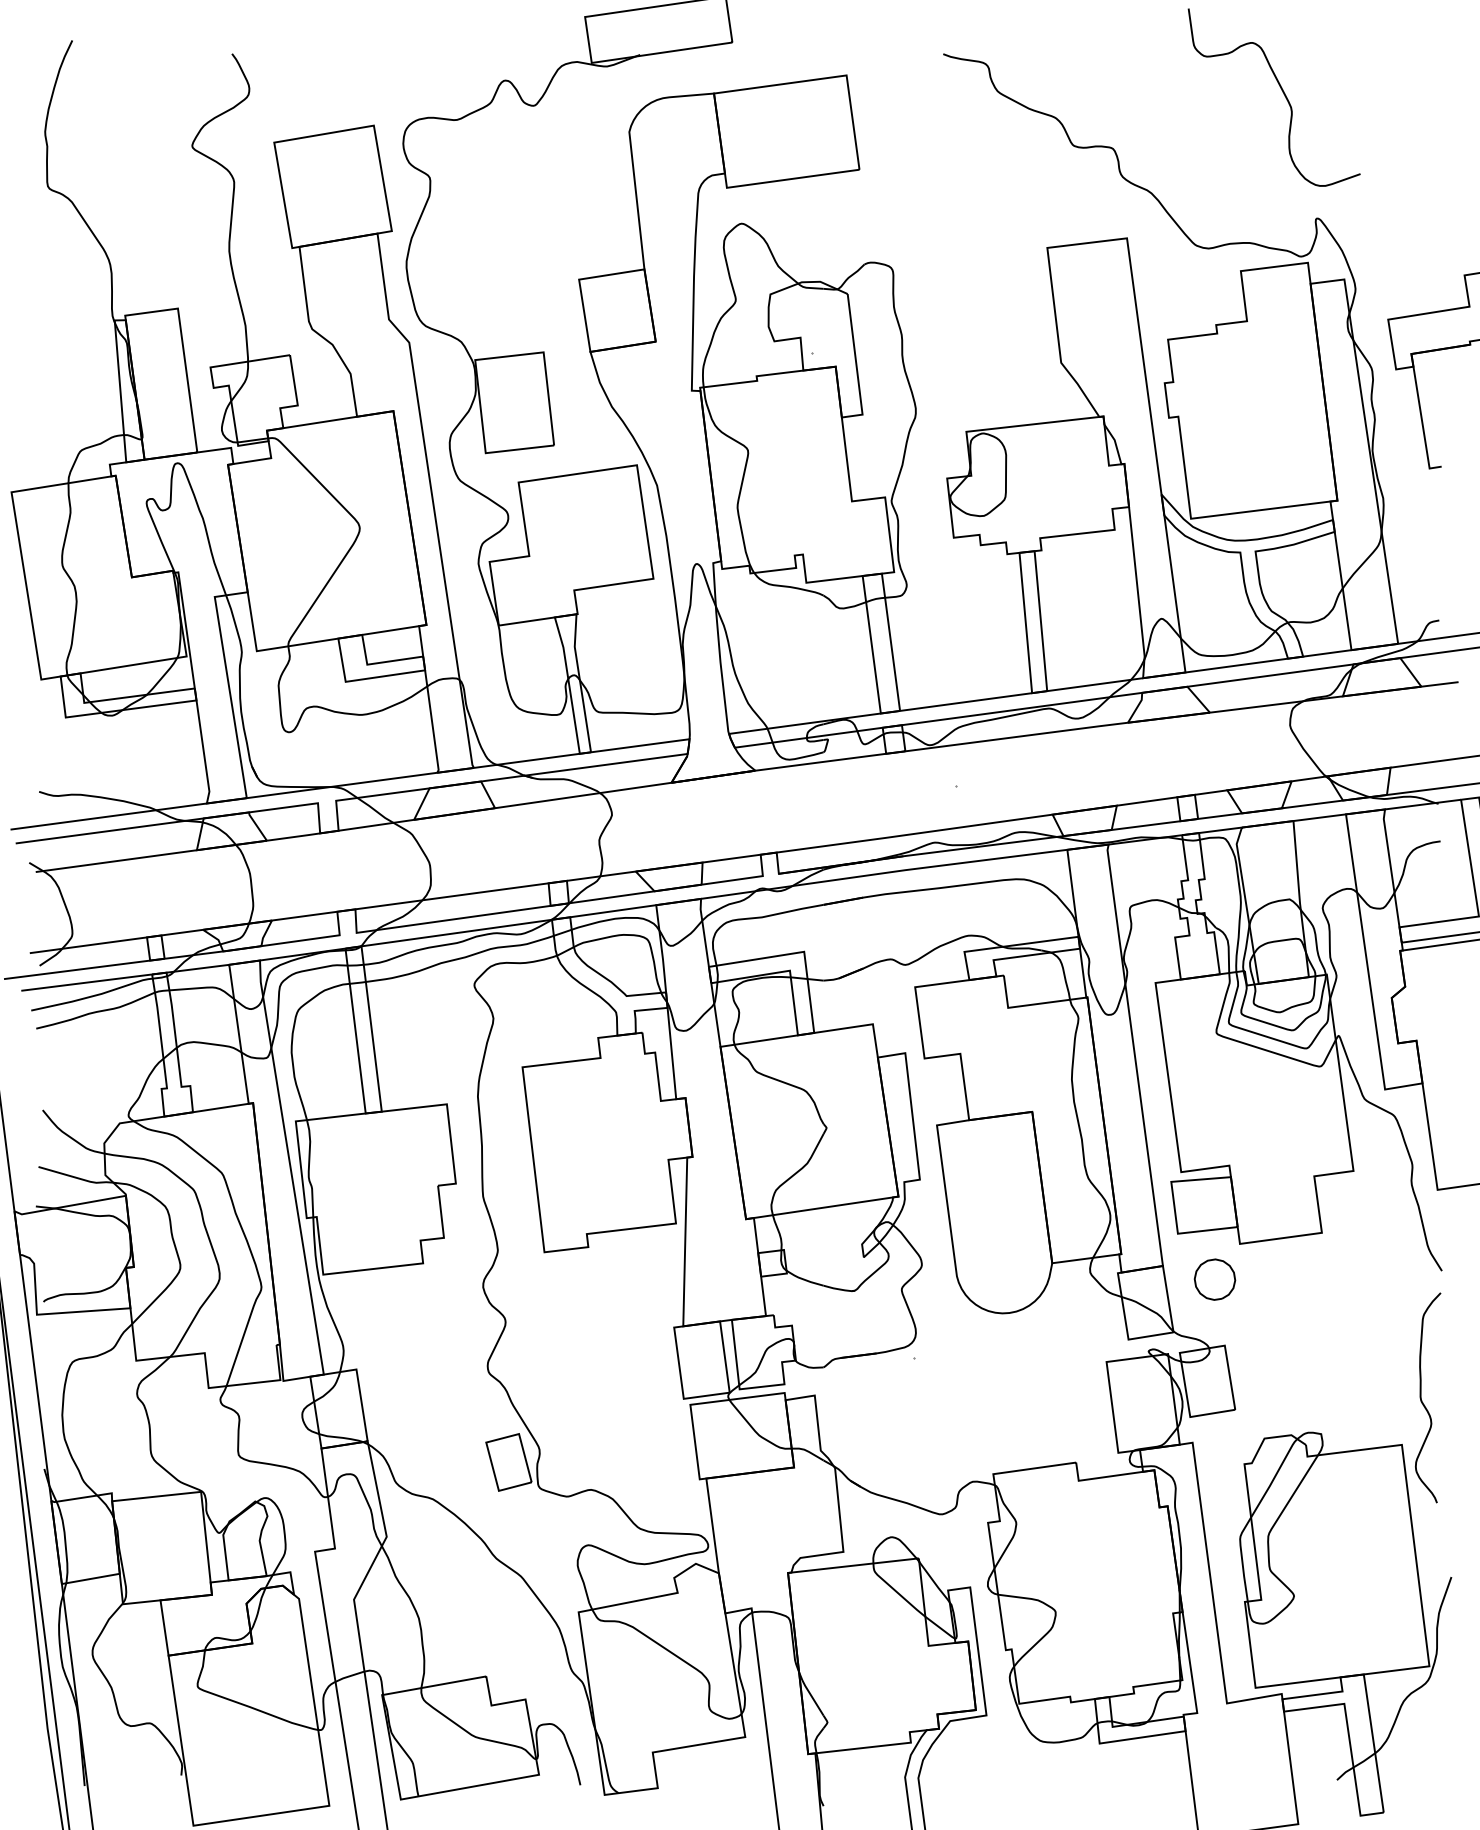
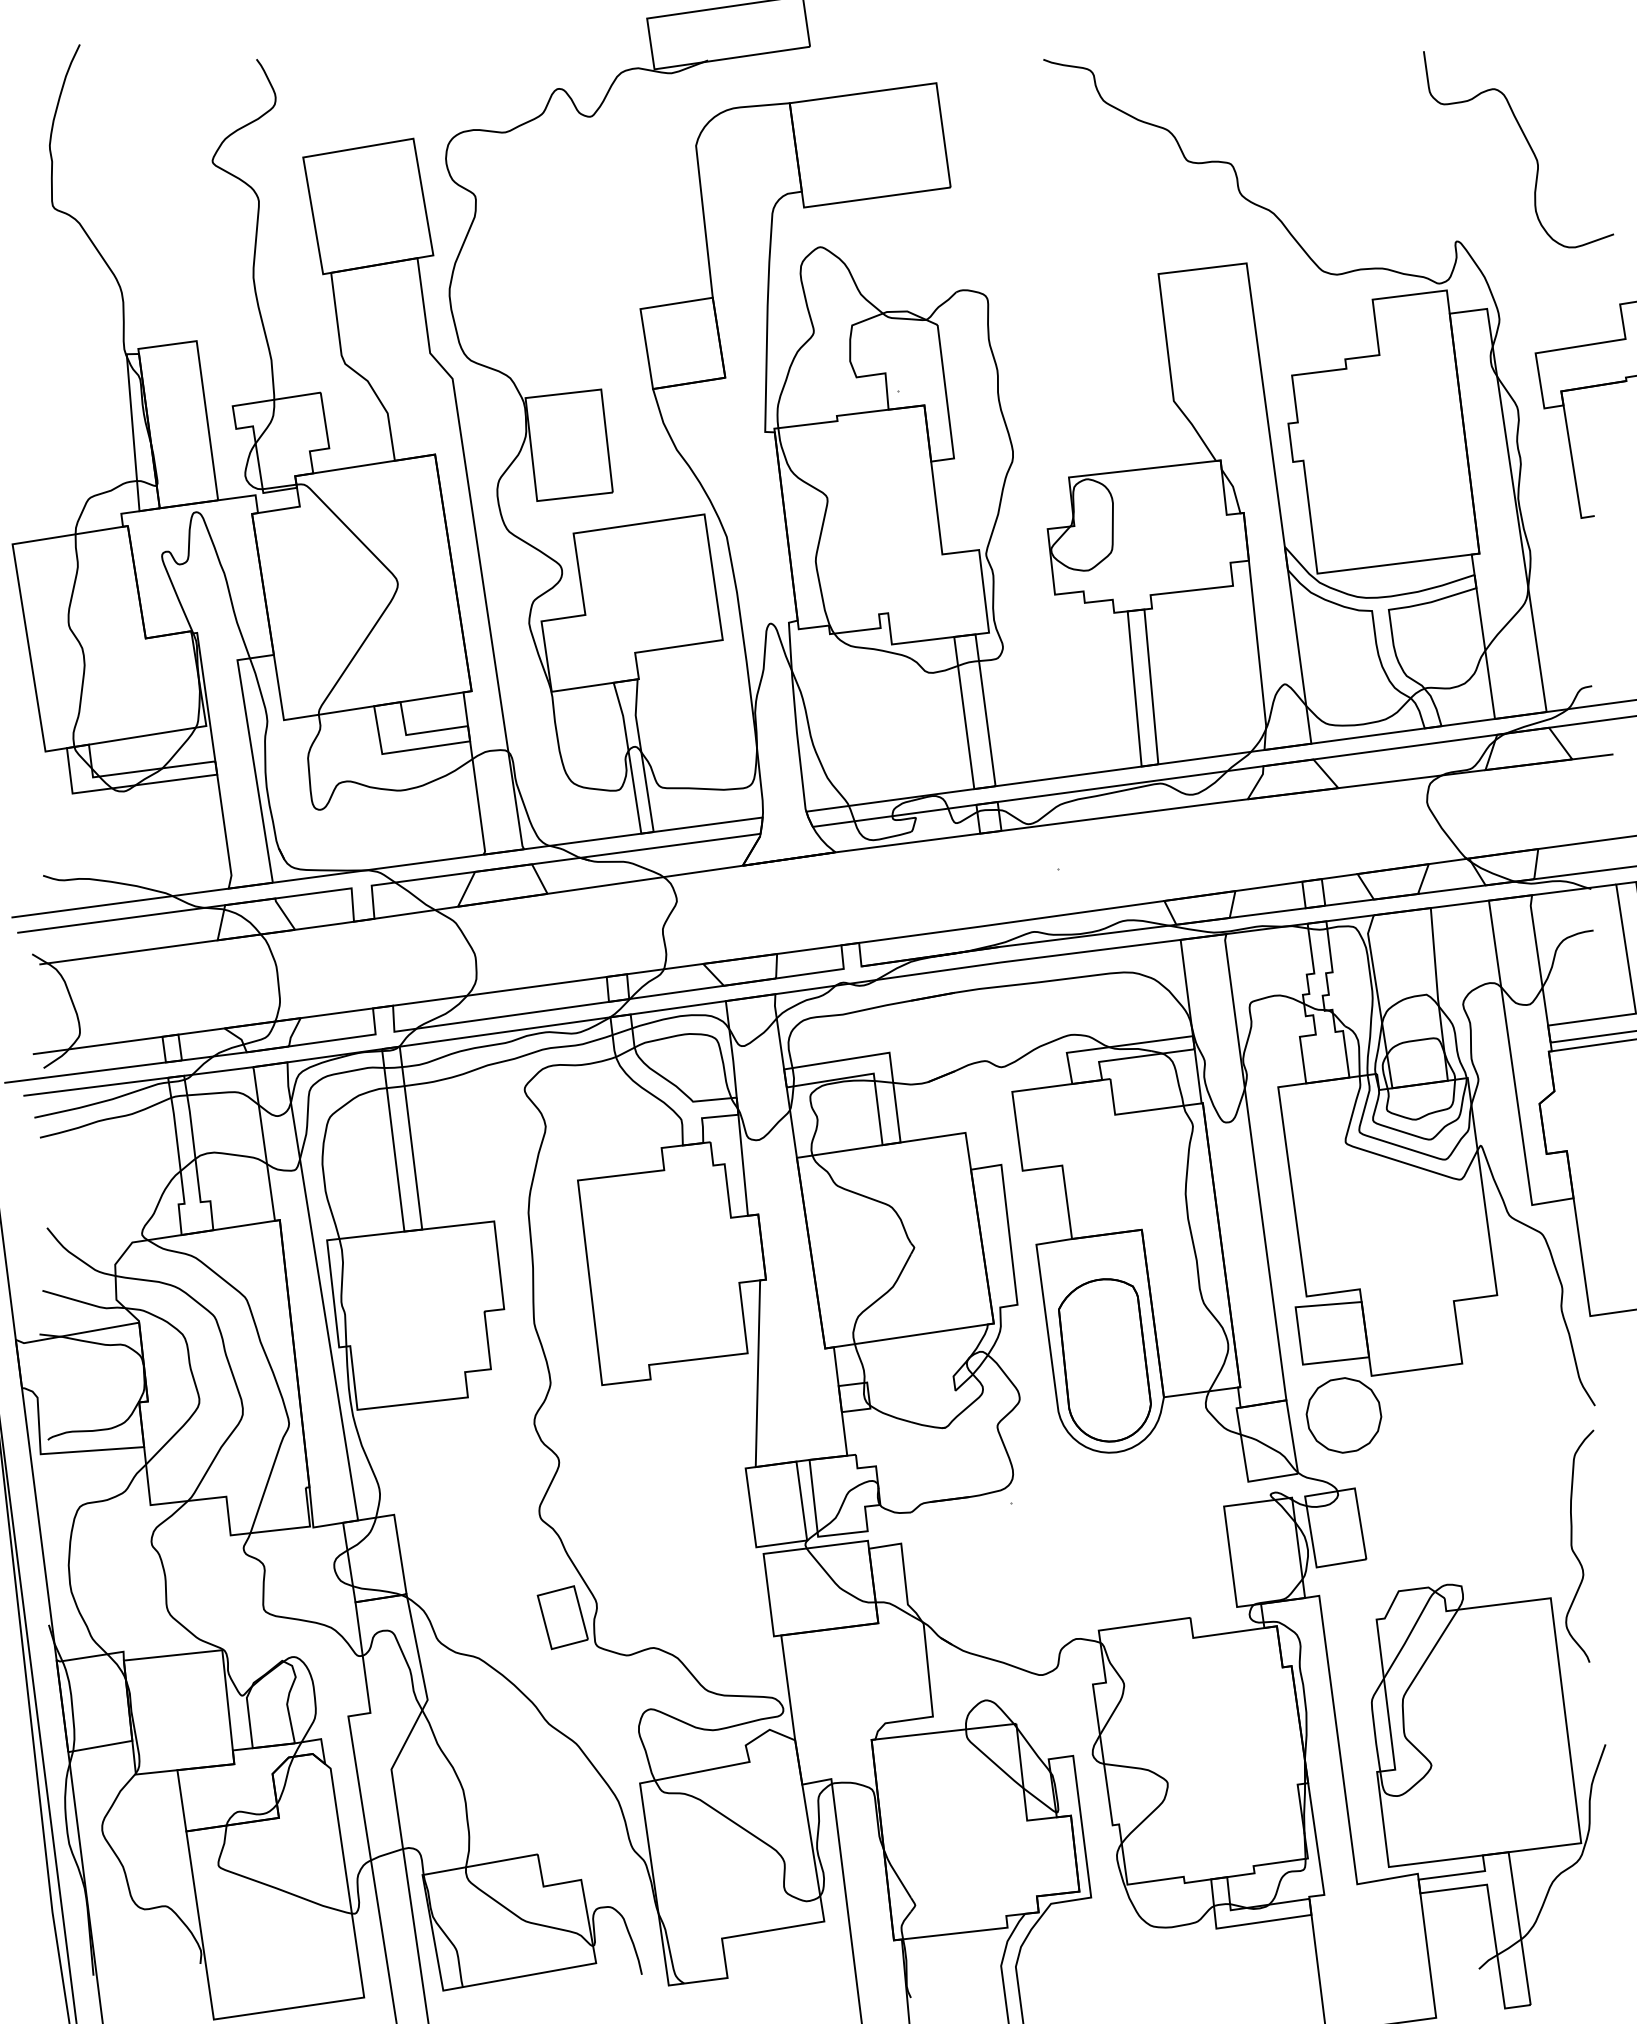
curve: (1283, 93) -> (1528, 145), moved
part: (998, 1230) -> (1104, 1360), added
part: (1214, 1279) -> (1343, 1415), size x1.67

